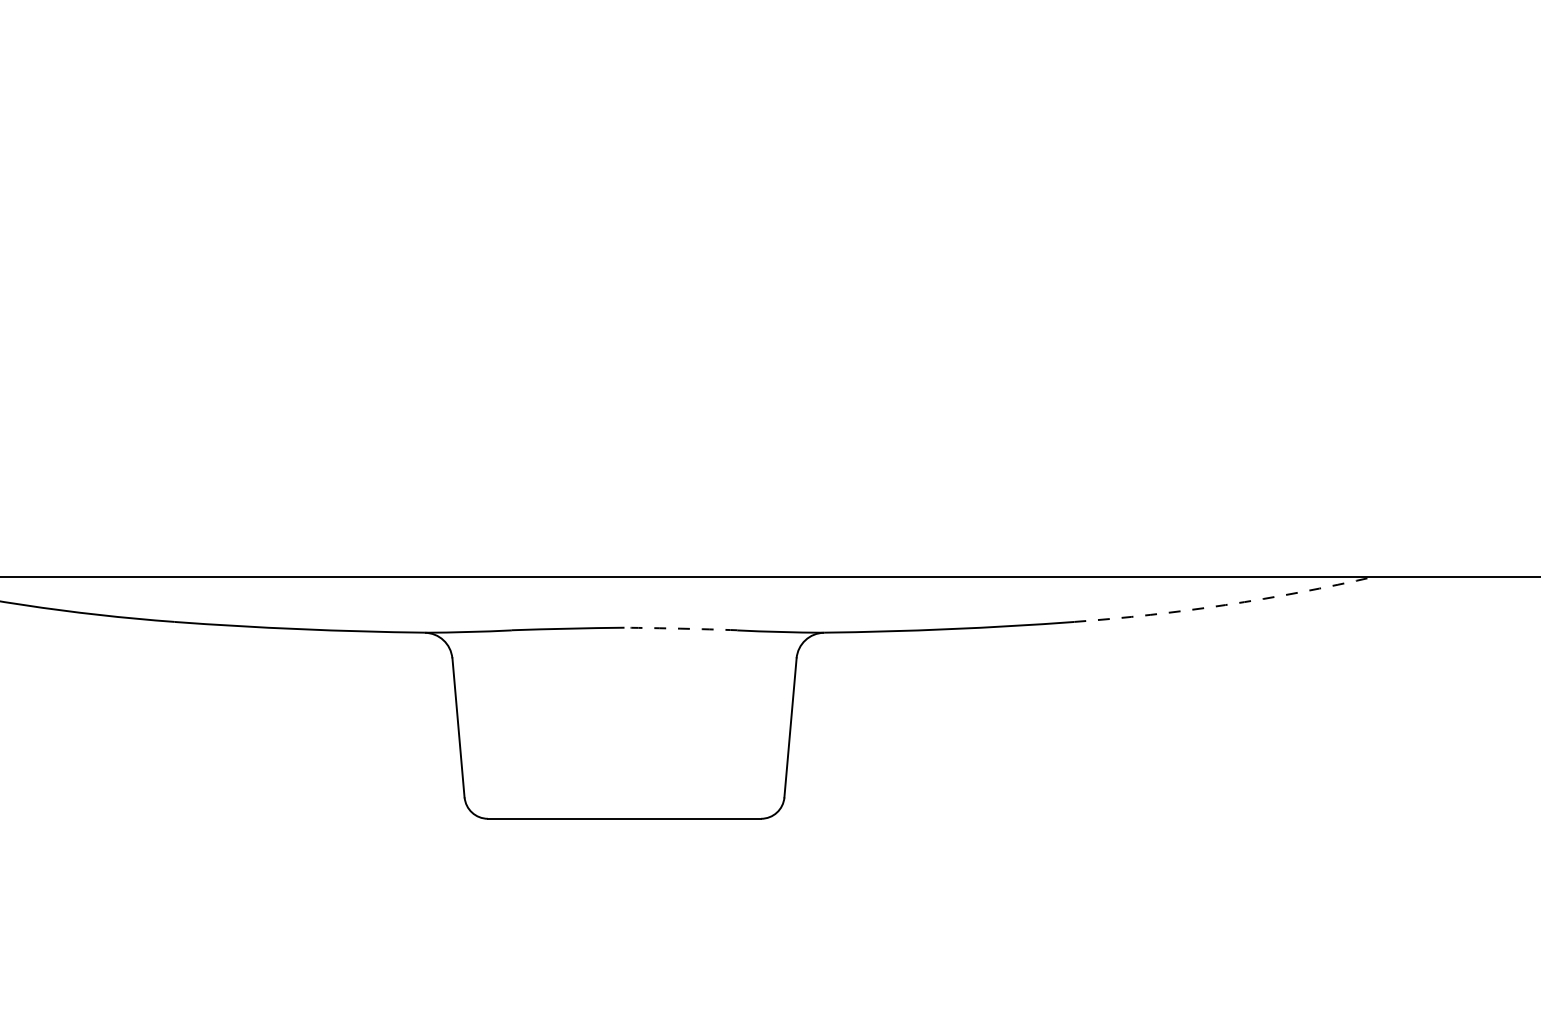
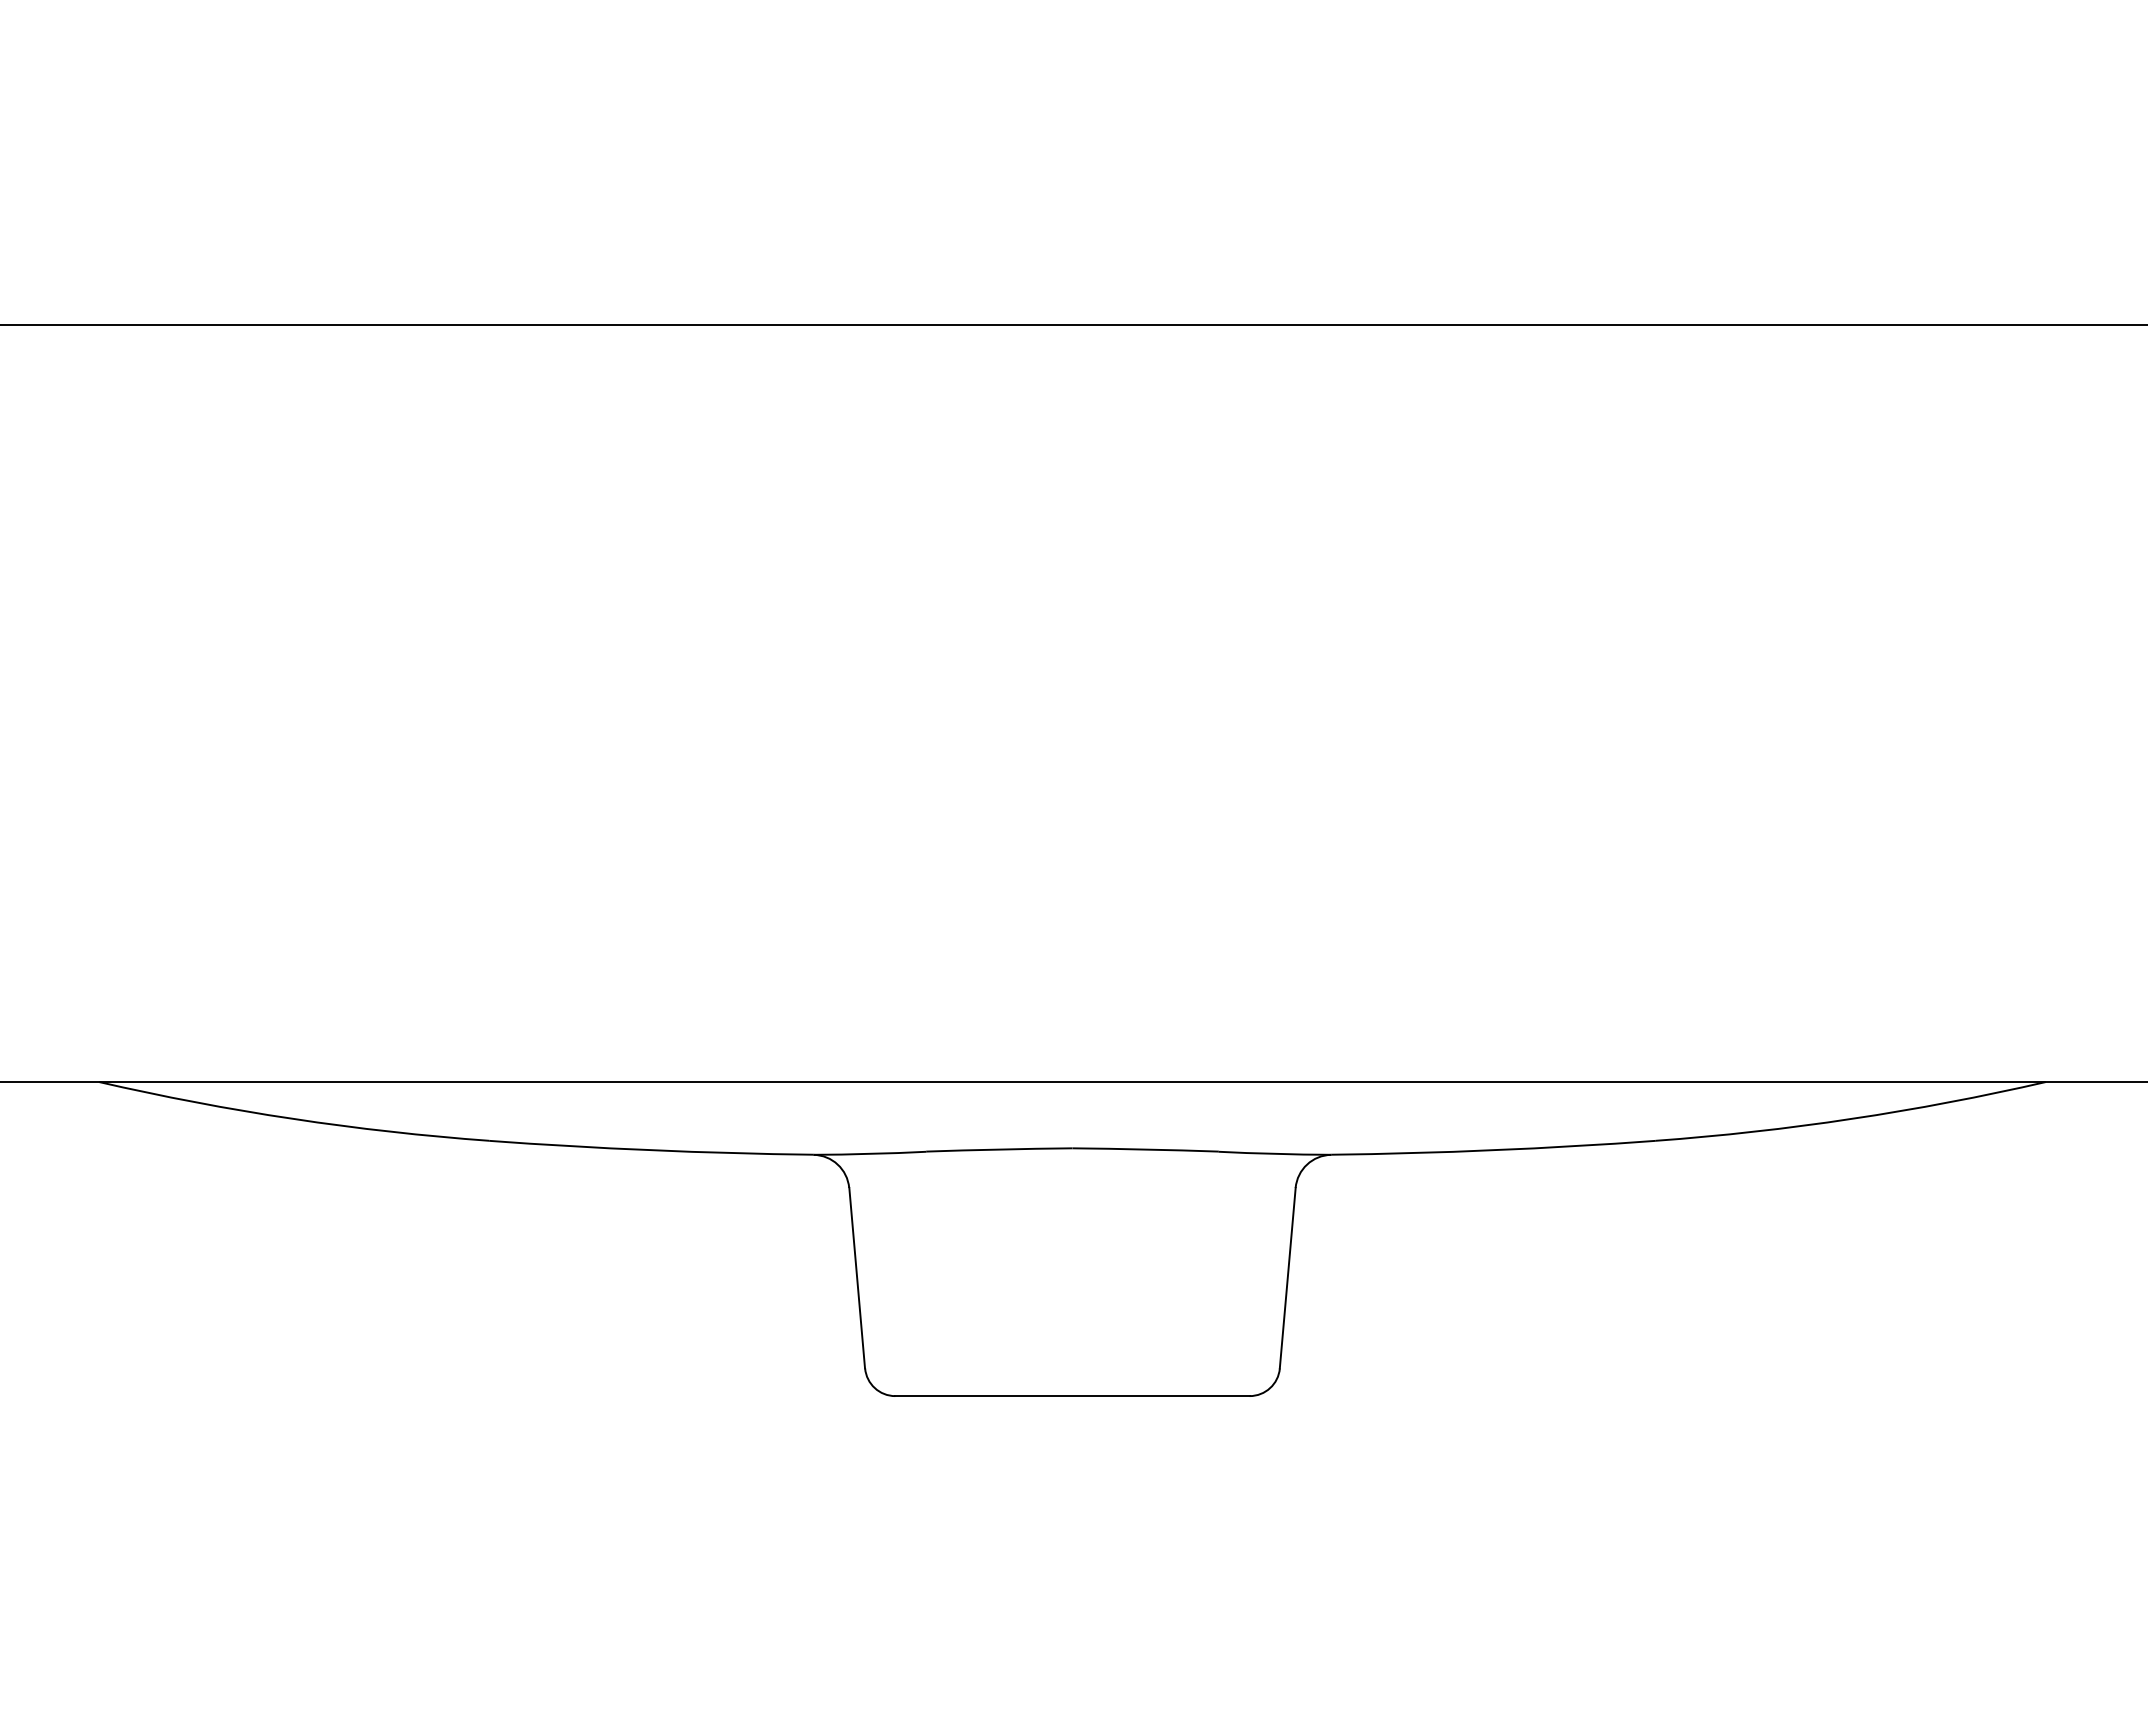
arc: (1225, 604) -> (1851, 1118), dashed -> solid
arc: (680, 628) -> (1145, 1149), dashed -> solid

